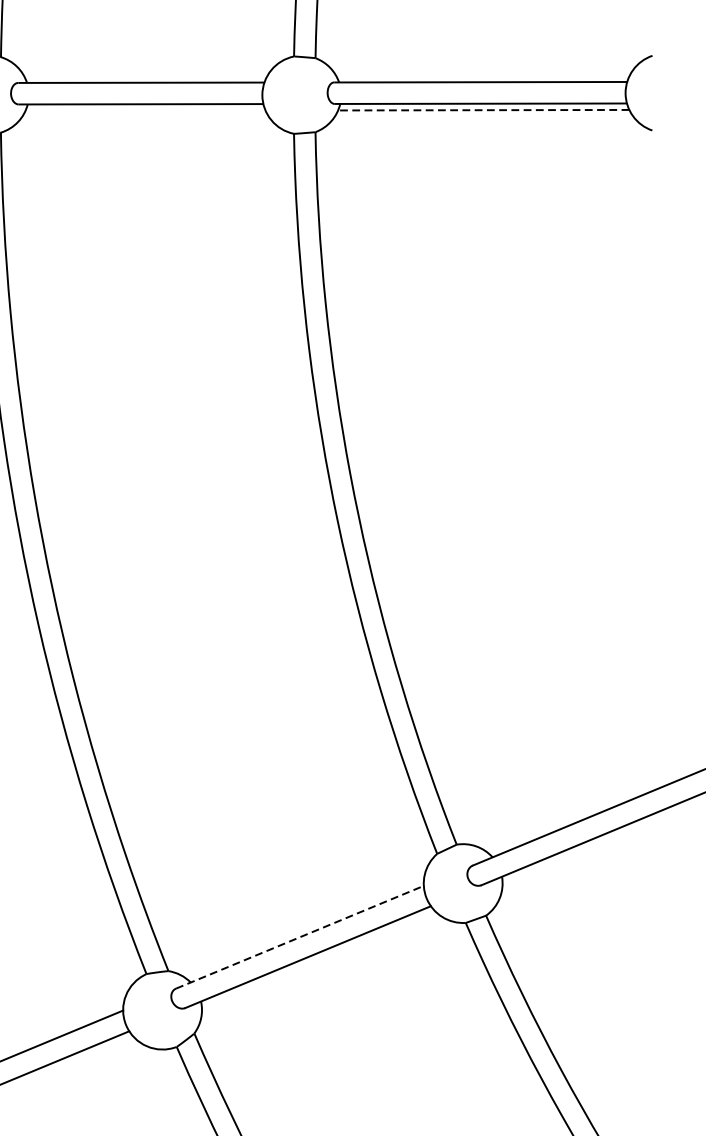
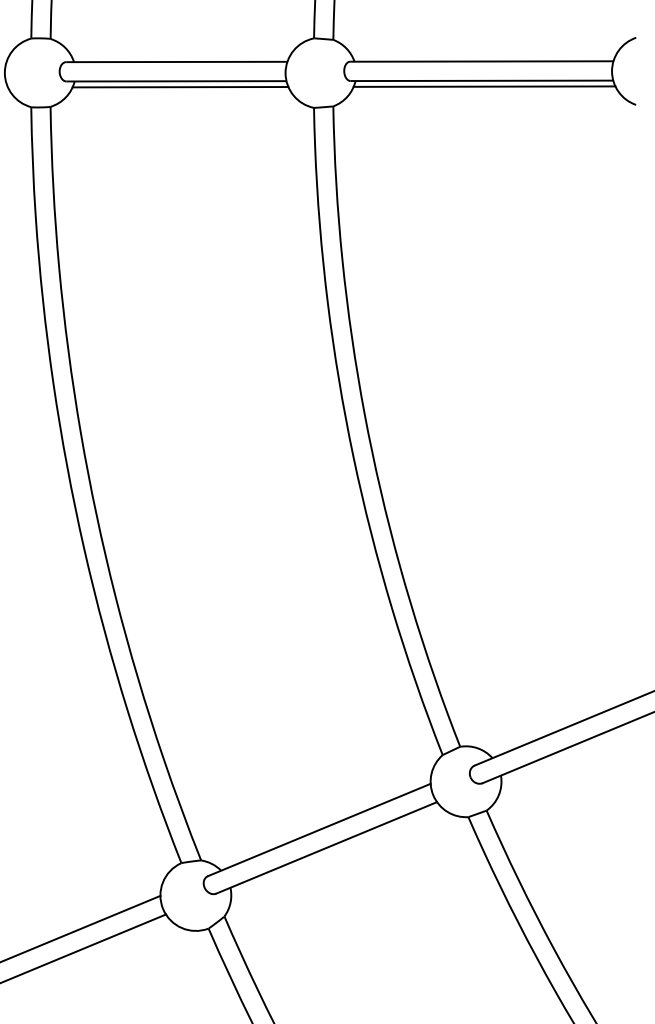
line: (483, 110) -> (484, 86), dashed -> solid
line: (145, 111) -> (180, 87), added
line: (300, 937) -> (319, 830), dashed -> solid

